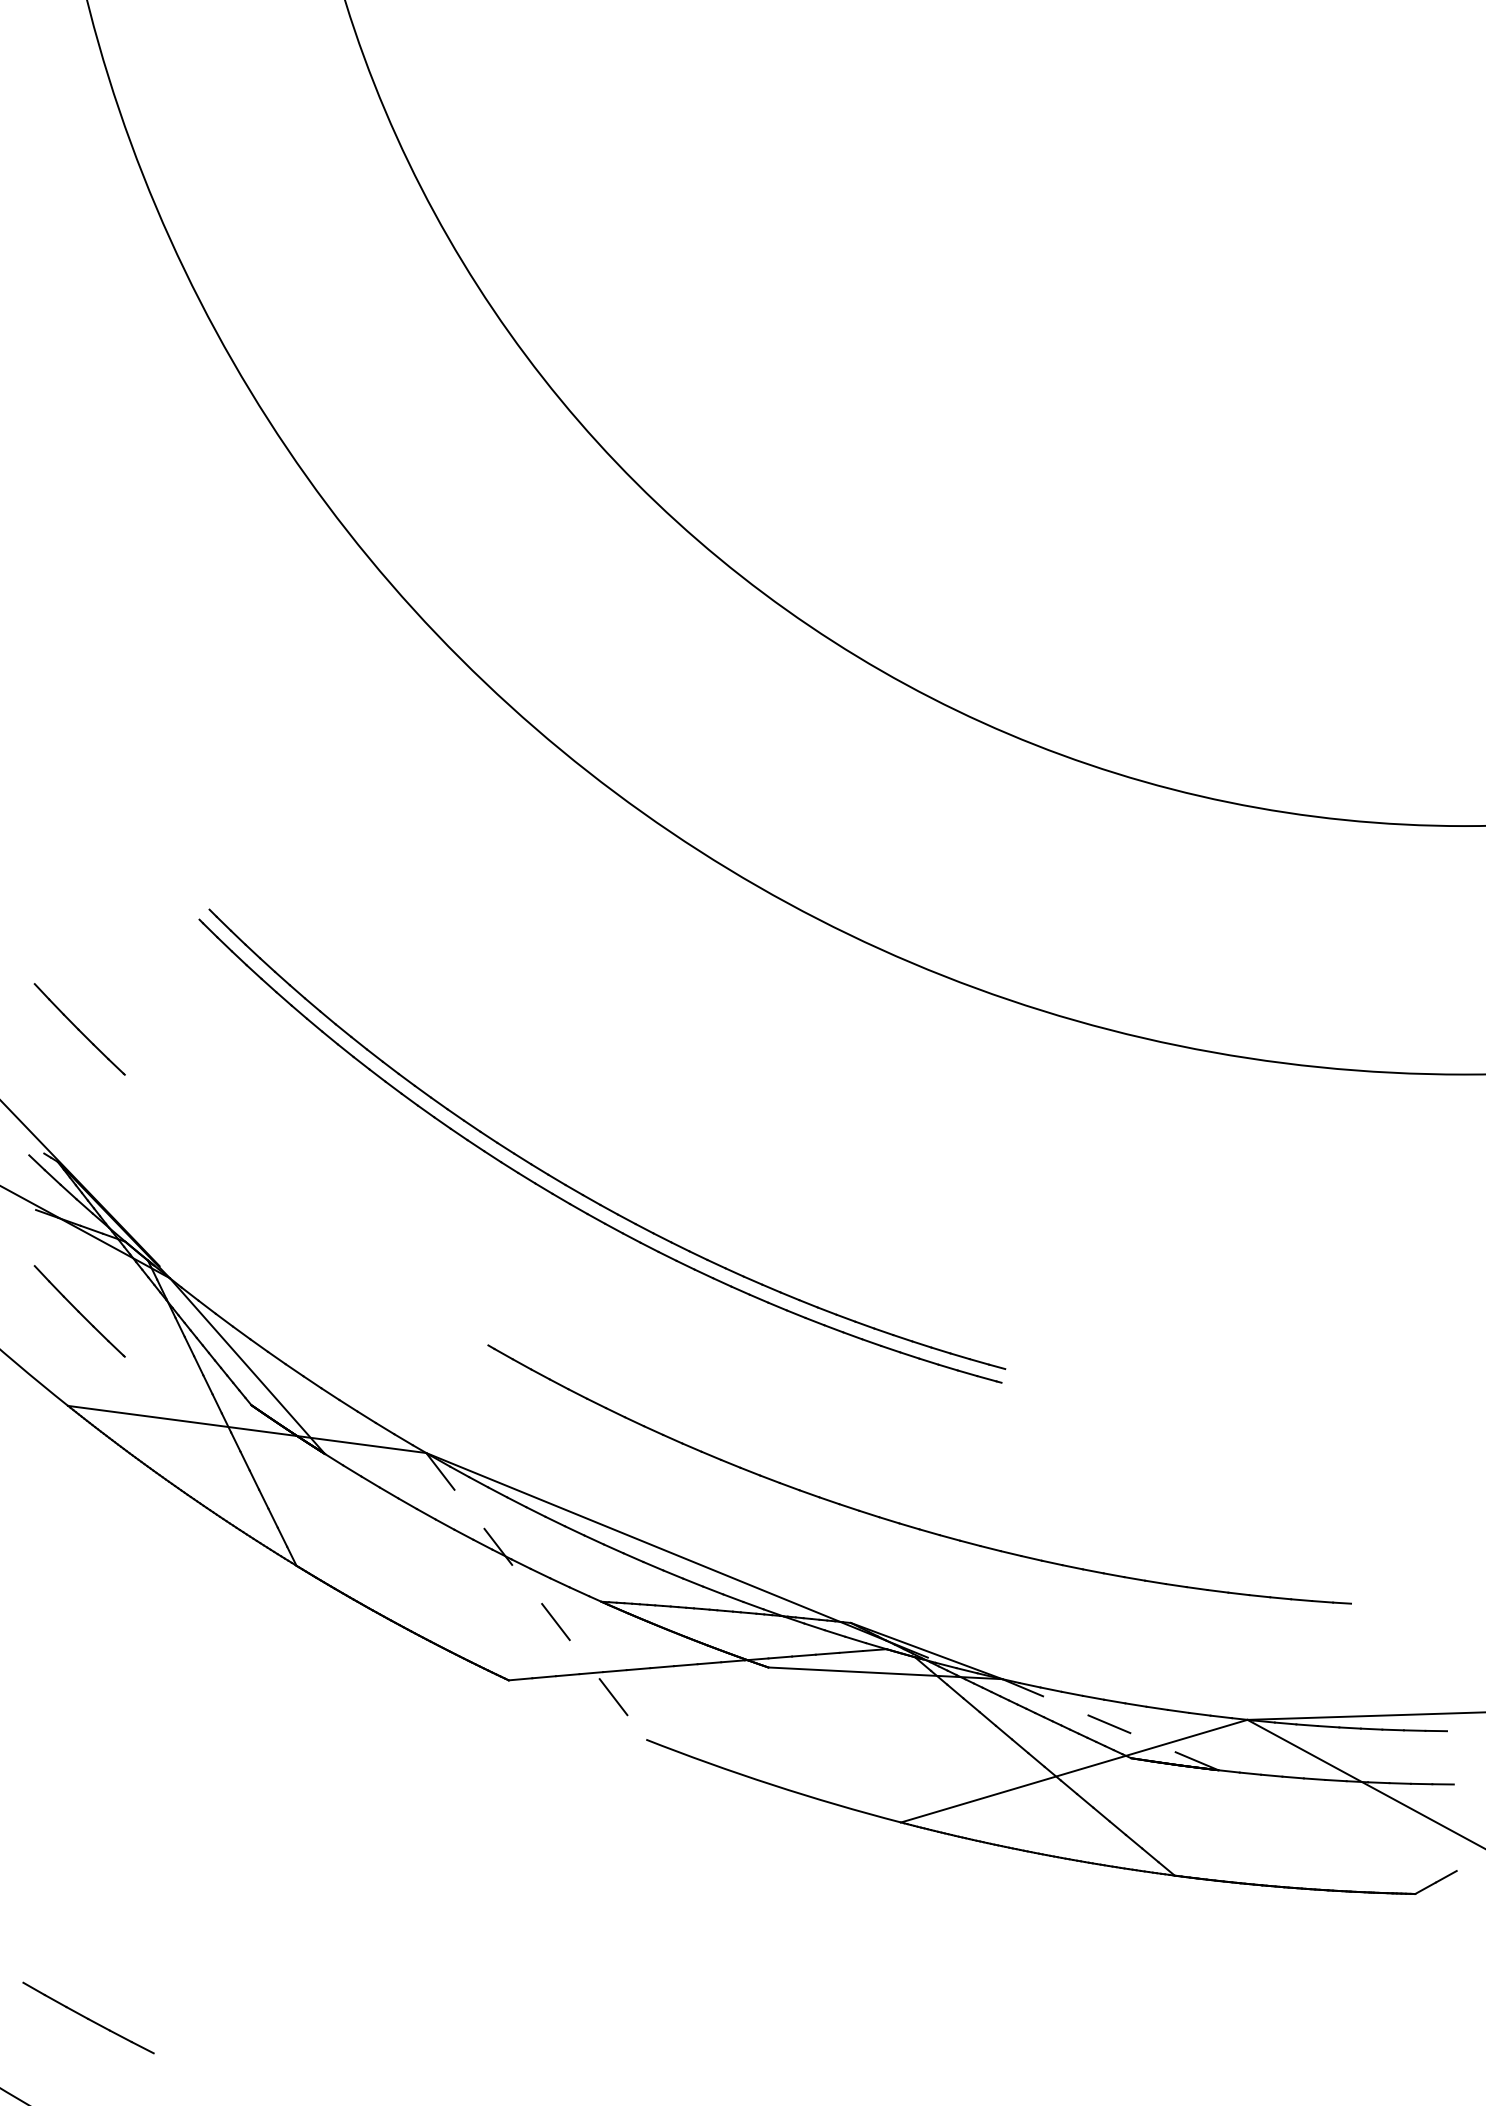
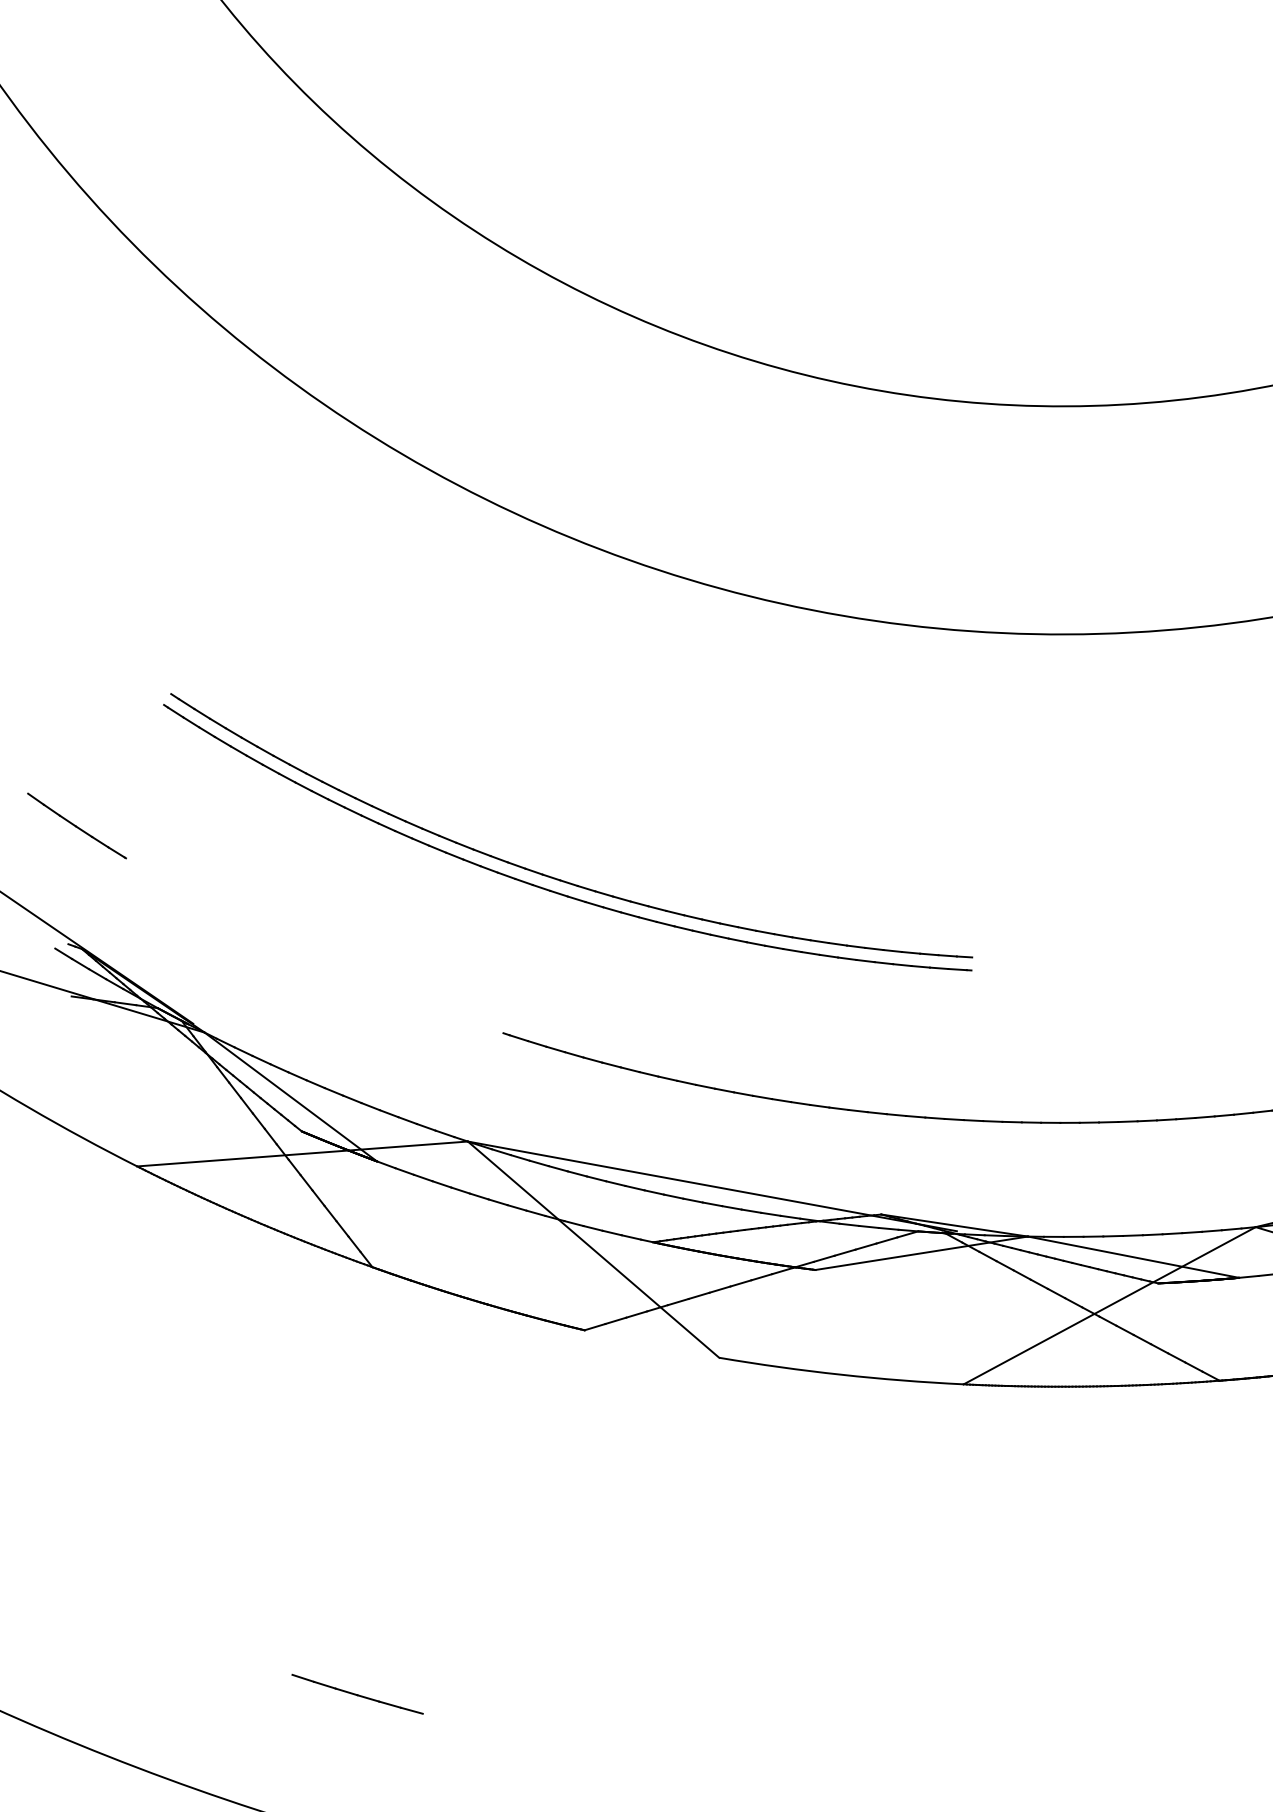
part: (79, 1311) -> (129, 1079), removed
line: (536, 1596) -> (593, 1249), dashed -> solid
line: (1109, 1724) -> (1132, 1257), dashed -> solid
part: (88, 2017) -> (357, 1693), moved

